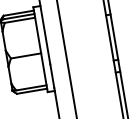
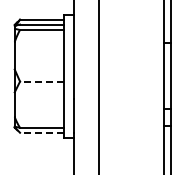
line: (25, 55) -> (41, 81), solid -> dashed
line: (31, 91) -> (41, 132), solid -> dashed

